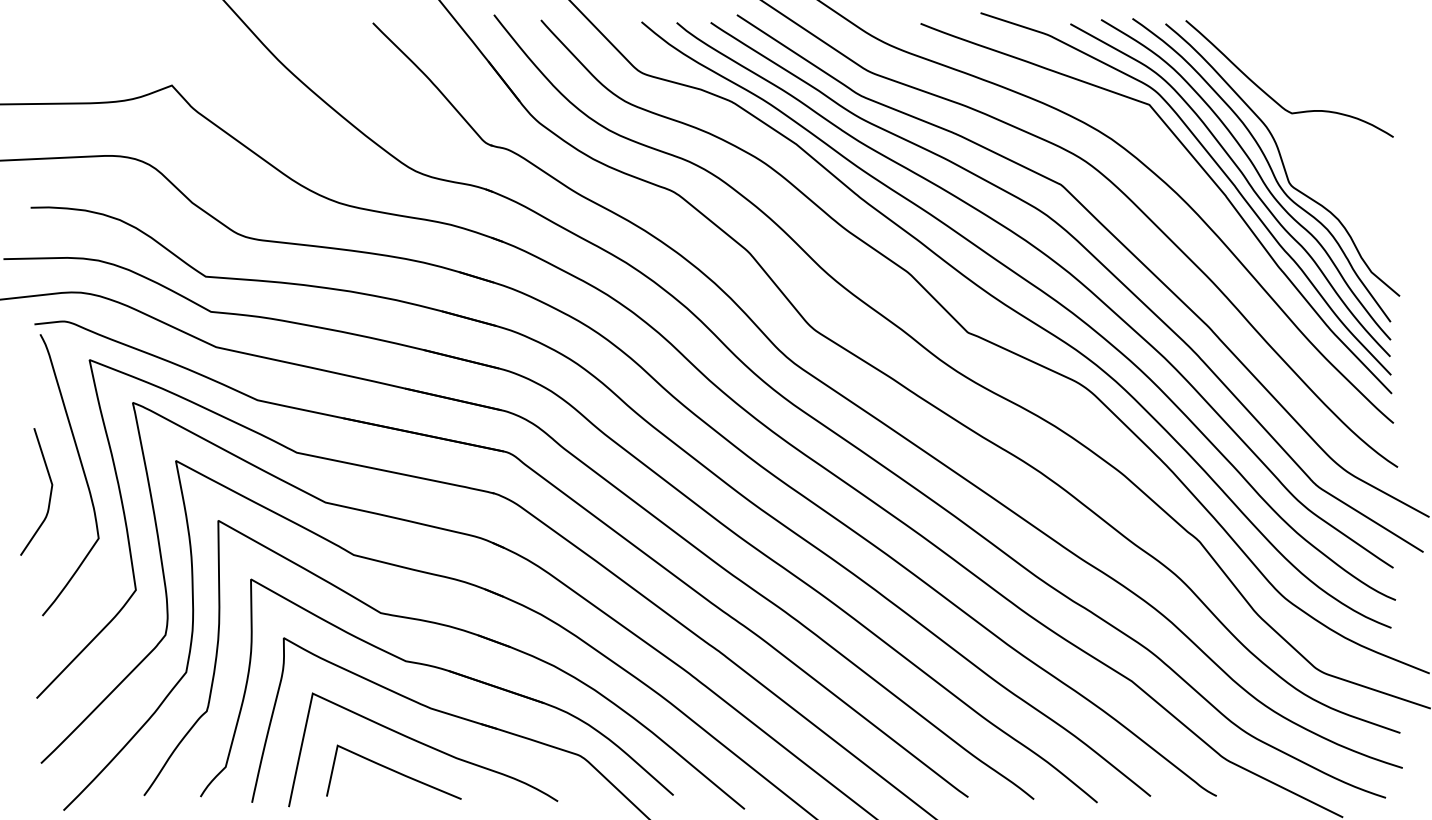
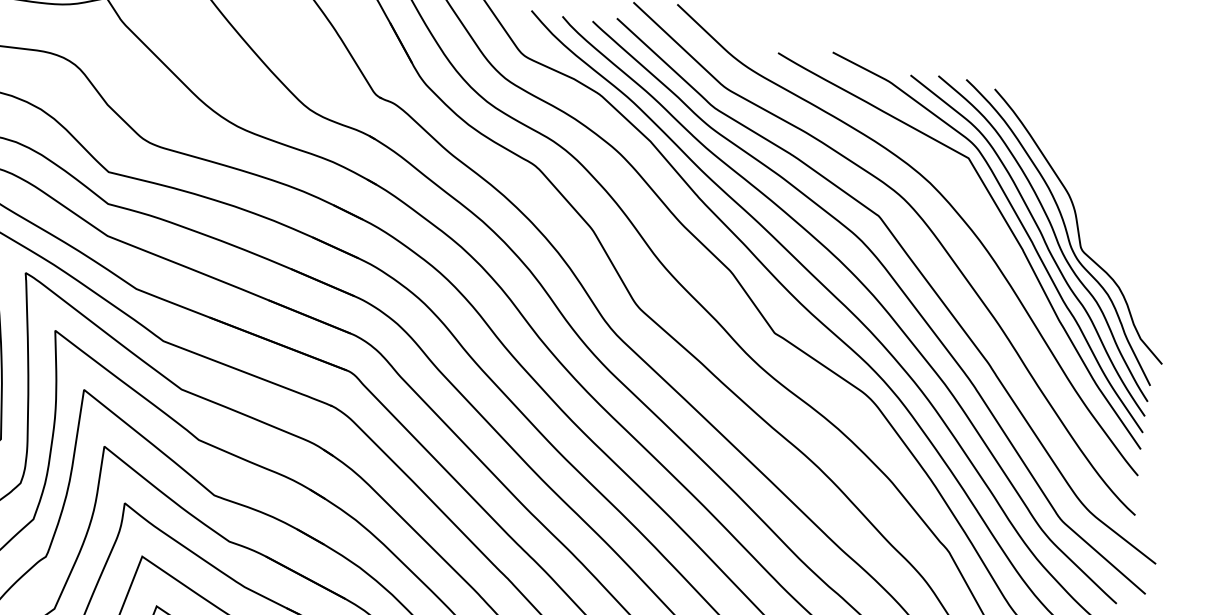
curve: (1272, 97) -> (1078, 169), removed

